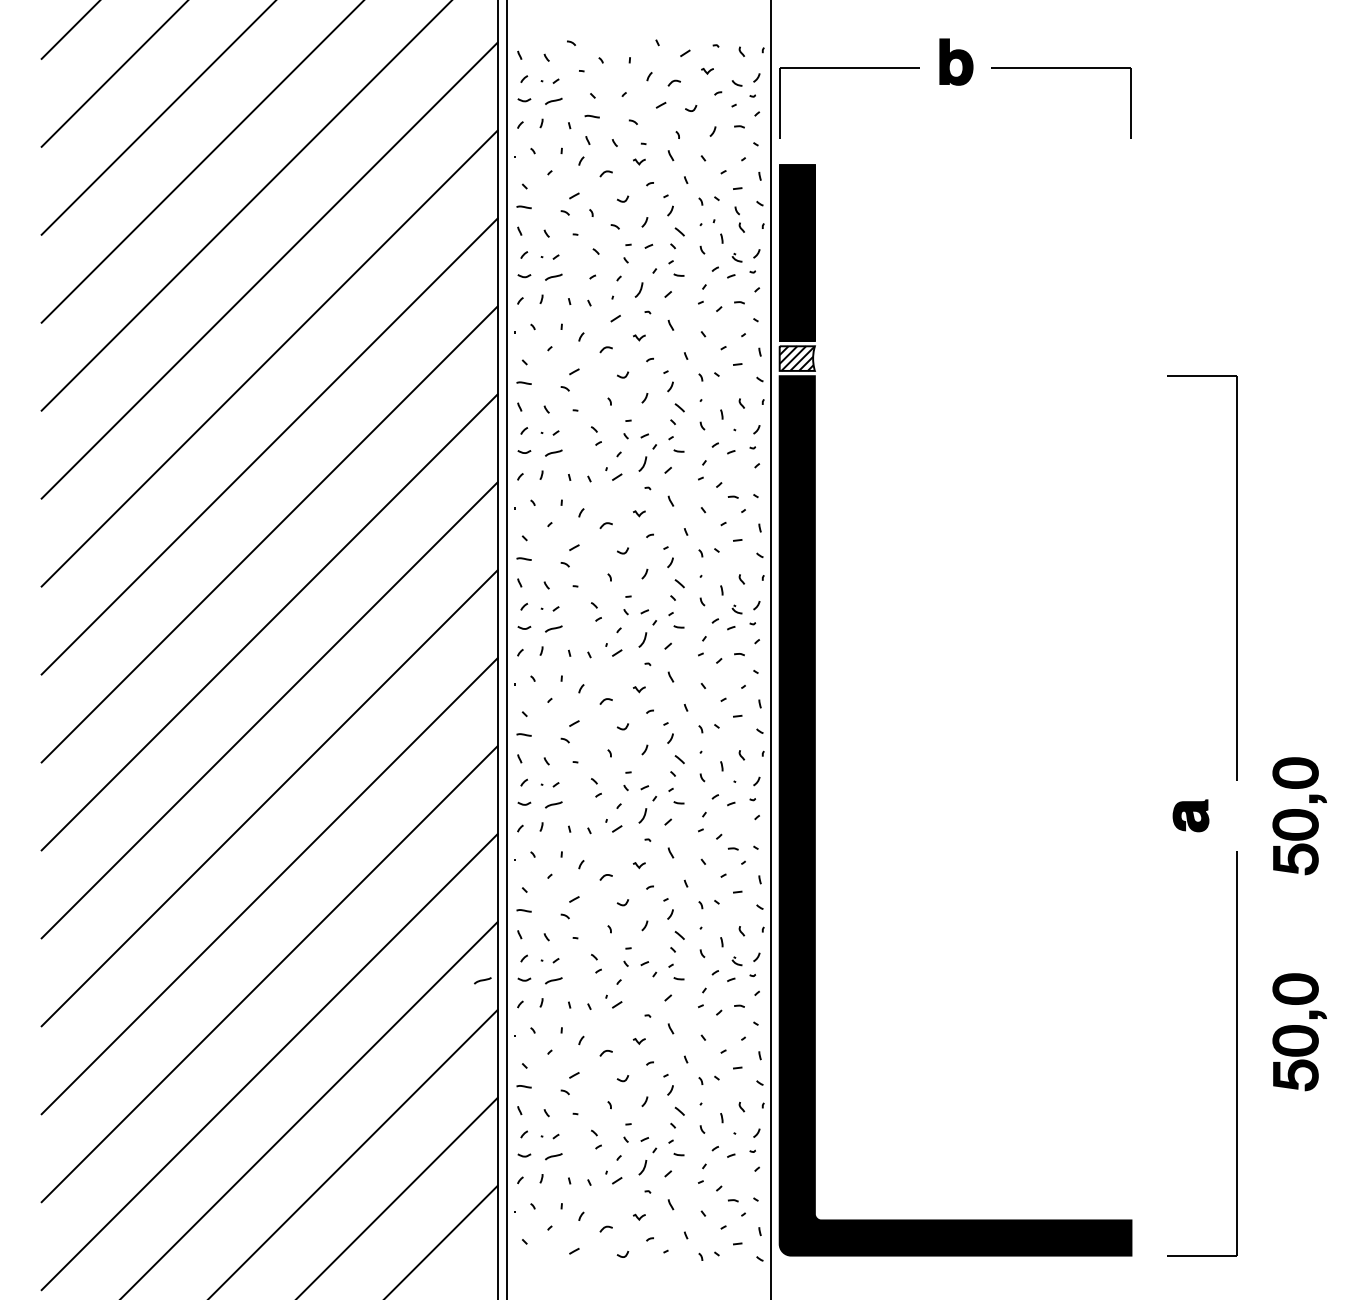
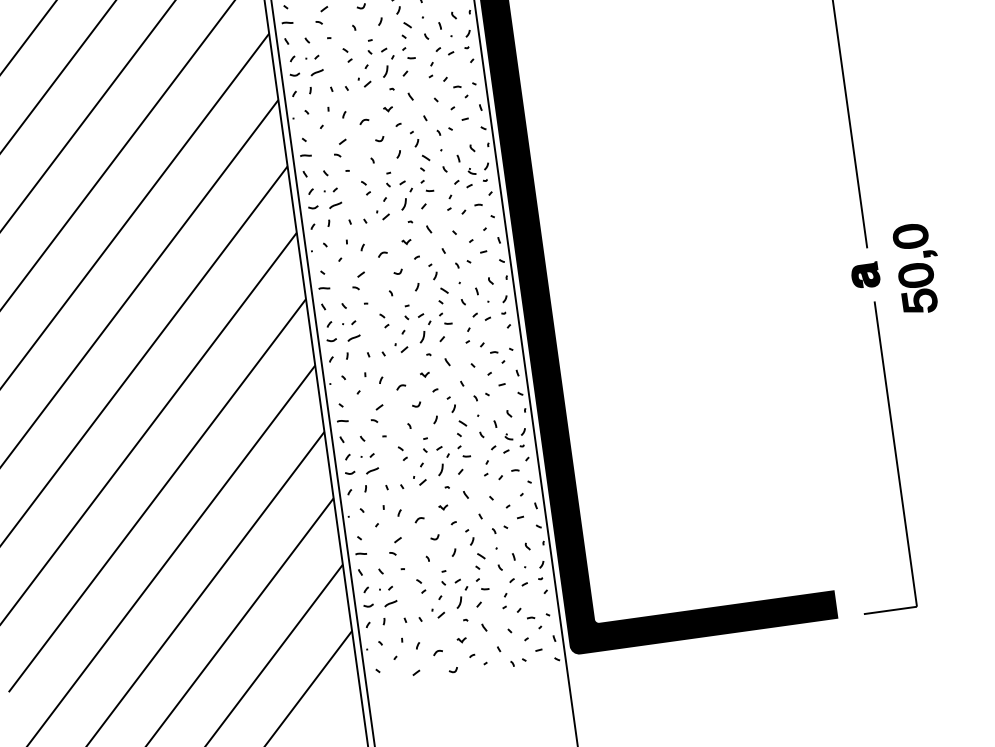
part: (1190, 815) -> (865, 275), moved
line: (482, 980) -> (318, 478), removed
curve: (643, 991) -> (441, 469), added
part: (1299, 1032) -> (940, 431), removed

